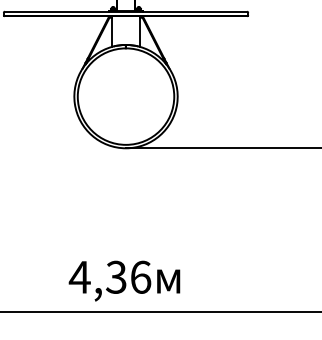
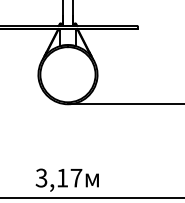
text: (109, 276) -> (58, 177), 4,36 -> 3,17

